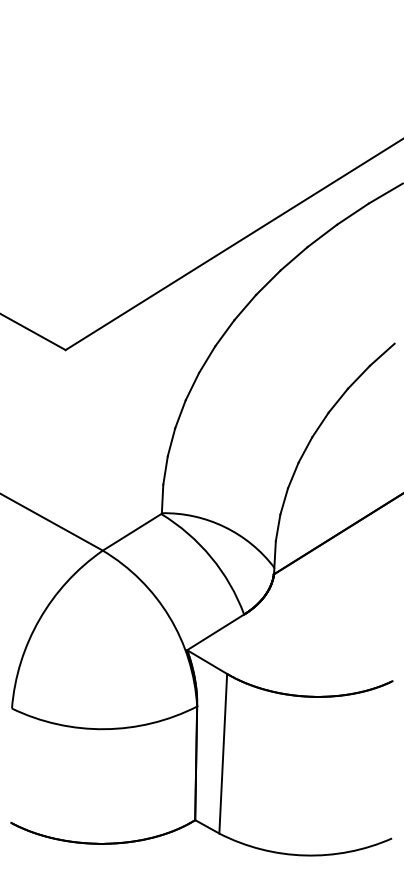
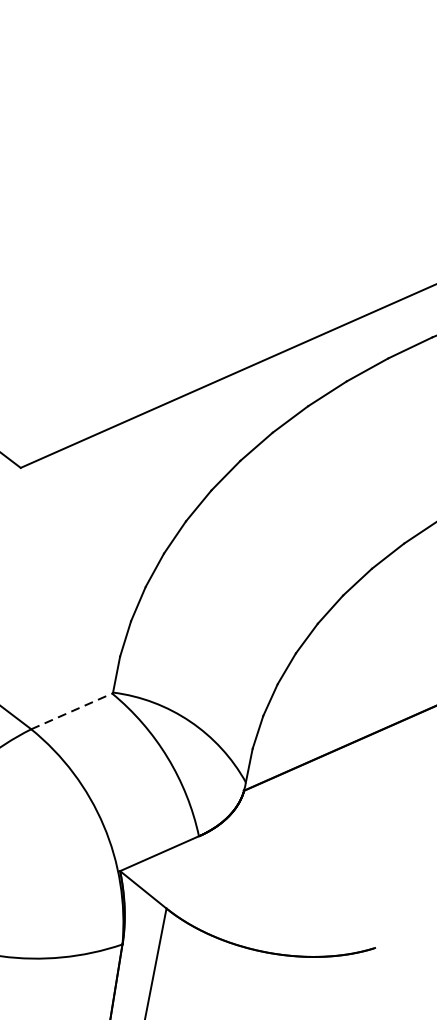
line: (132, 532) -> (72, 711), solid -> dashed

